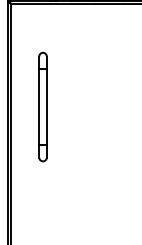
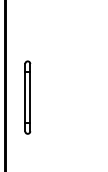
part: (42, 106) -> (27, 97), moved

